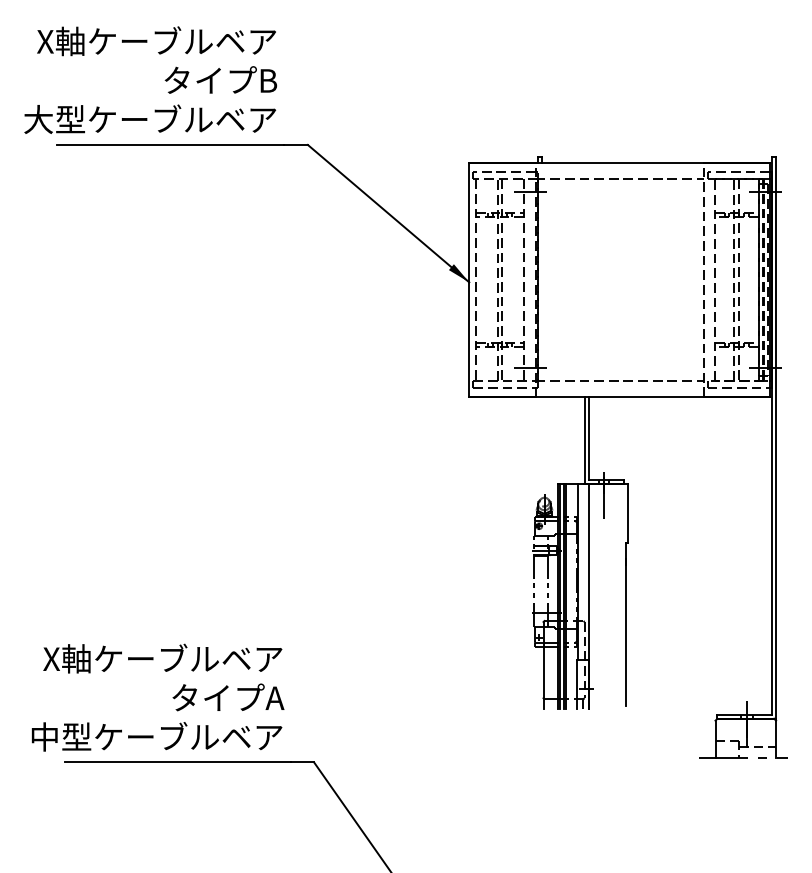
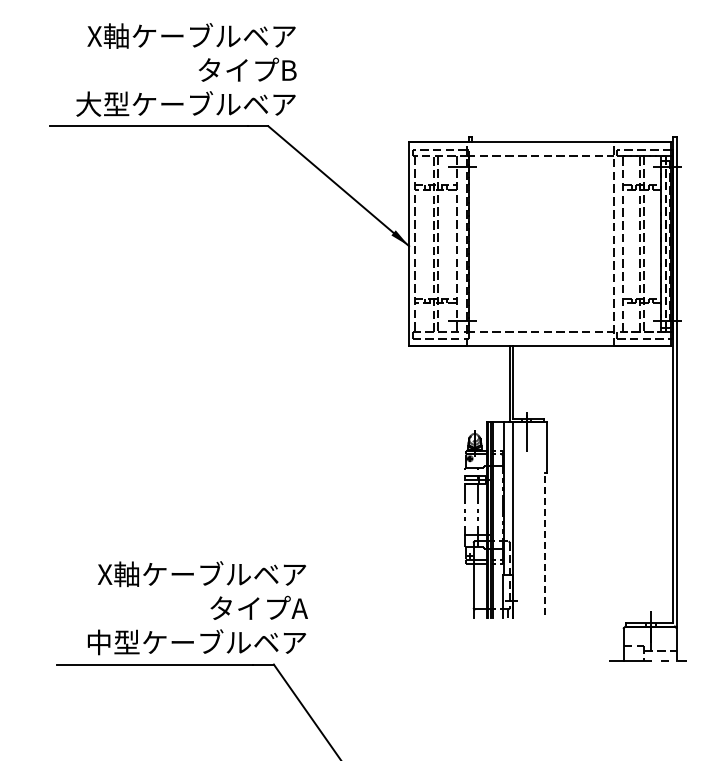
text: (150, 79) -> (186, 69), moved
line: (625, 623) -> (545, 543), solid -> dashed
text: (157, 698) -> (197, 608), moved

